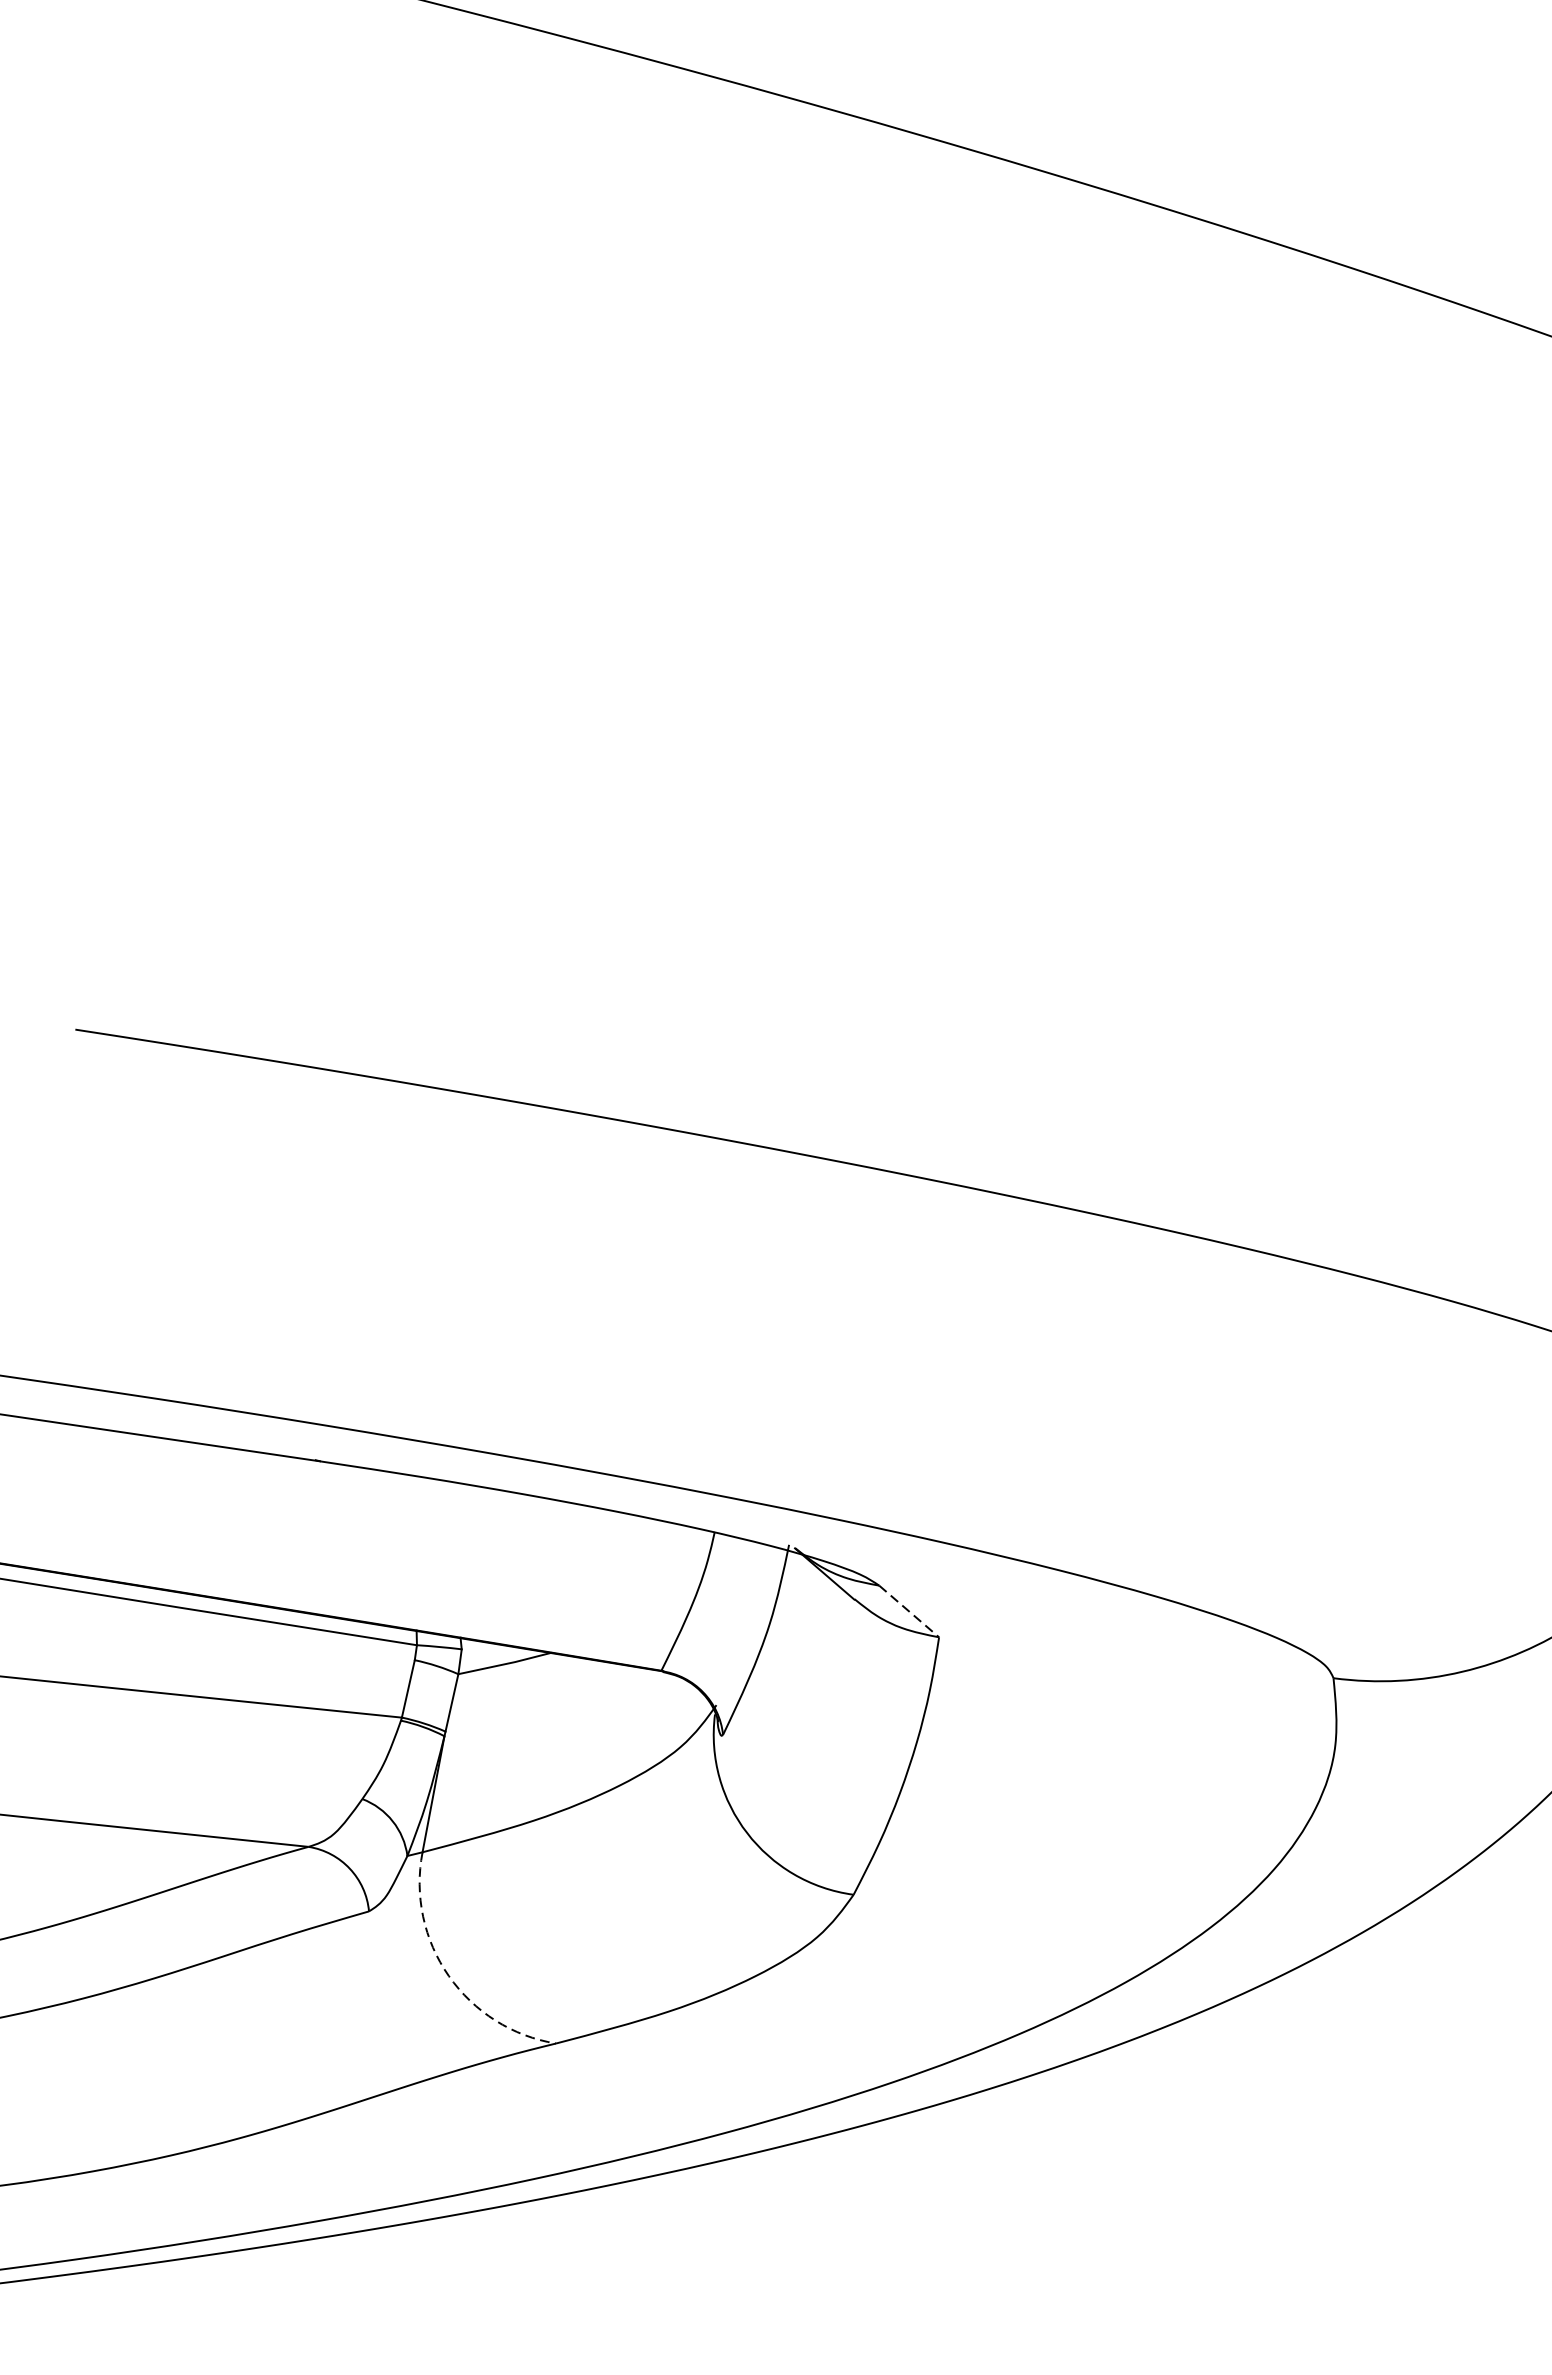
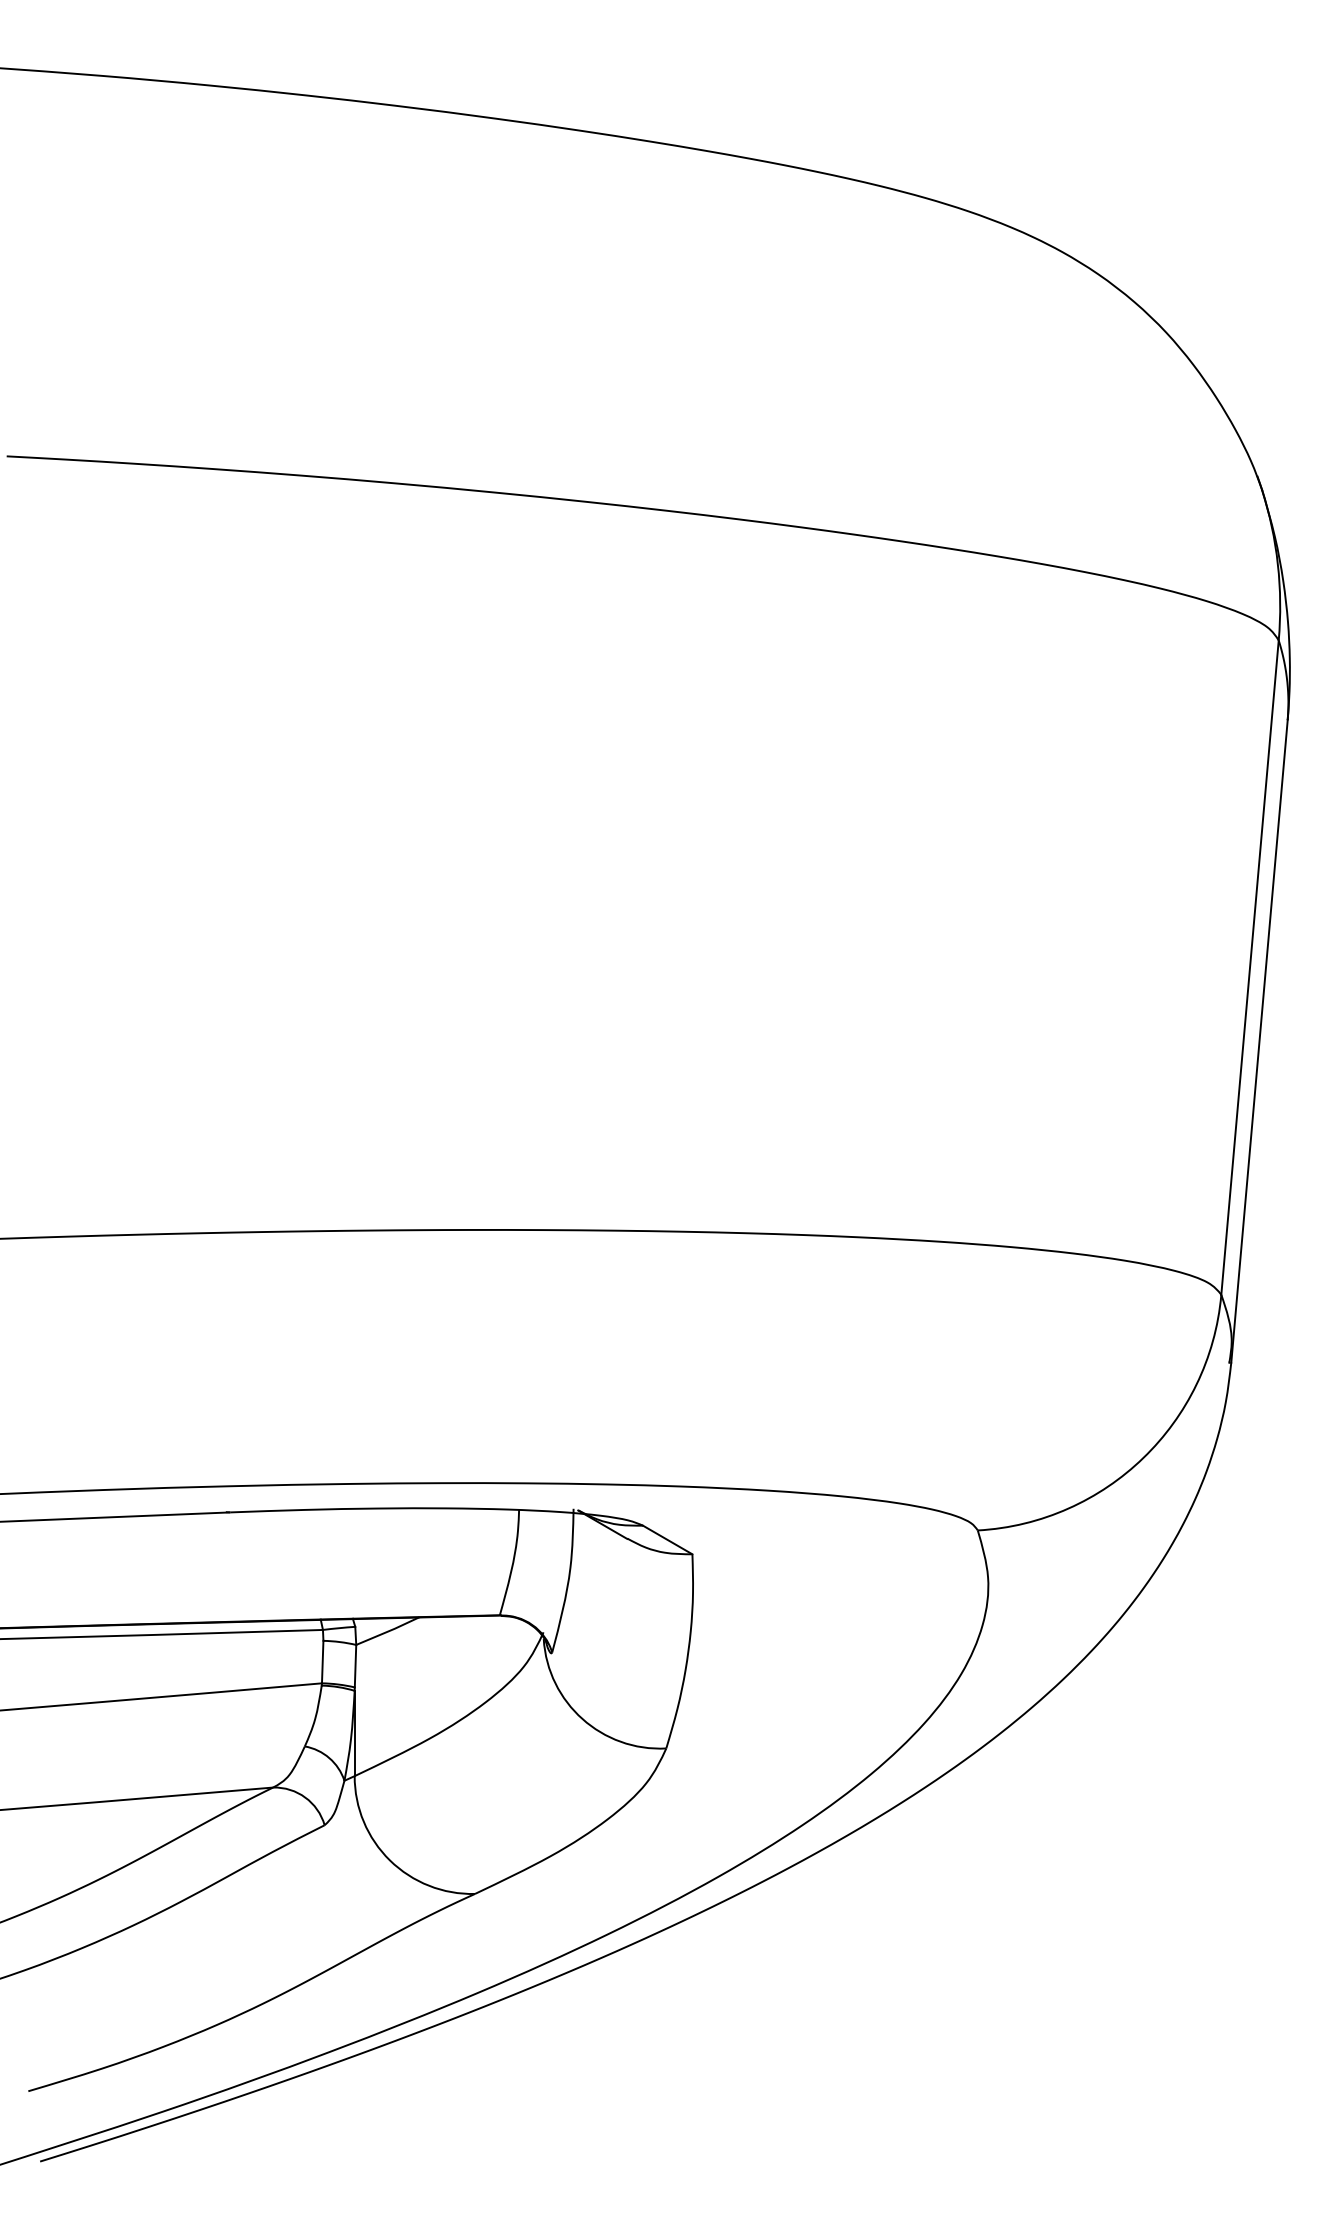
line: (908, 1610) -> (667, 1539), dashed -> solid
arc: (448, 1976) -> (389, 1860), dashed -> solid

